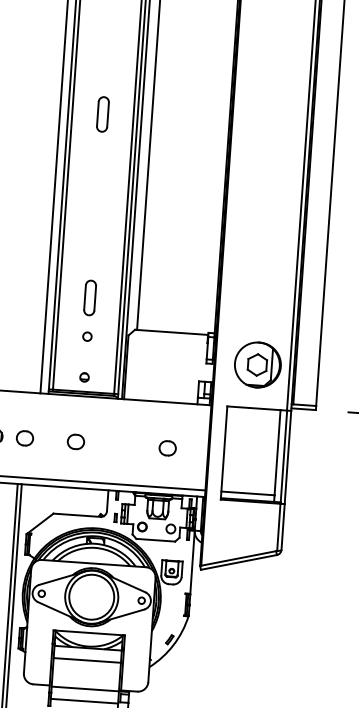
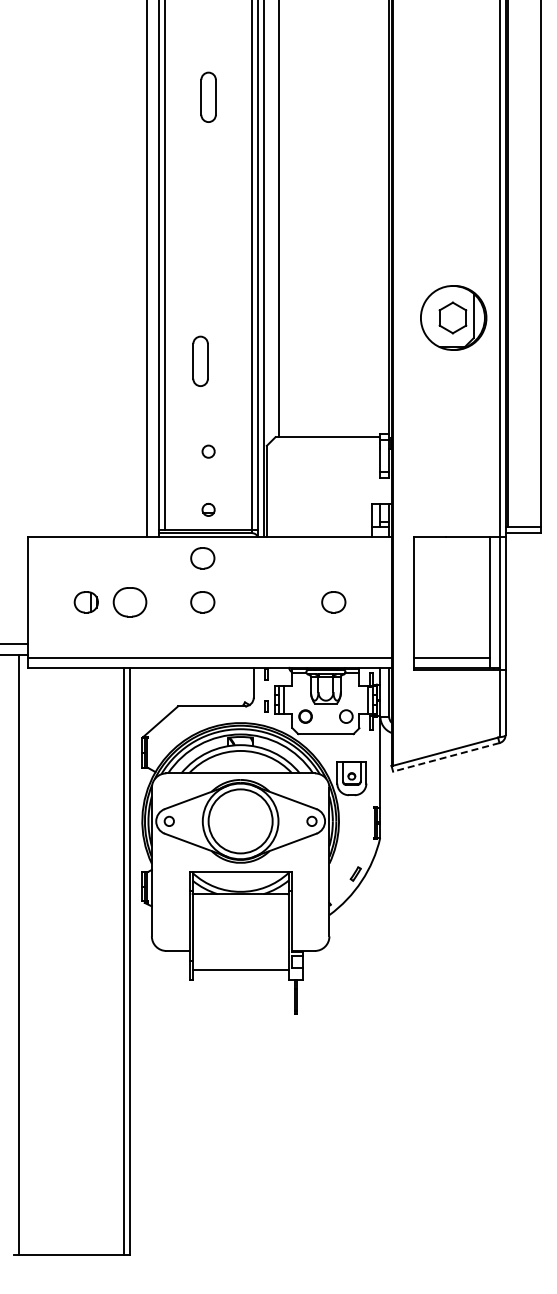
part: (102, 113) -> (208, 96), moved
part: (90, 297) -> (200, 360), moved
part: (257, 364) -> (453, 317), moved
part: (77, 411) -> (202, 558), added
part: (24, 438) -> (129, 602), size x1.4
line: (238, 562) -> (445, 757), solid -> dashed
line: (87, 660) -> (240, 911), removed
line: (85, 689) -> (240, 952), removed

